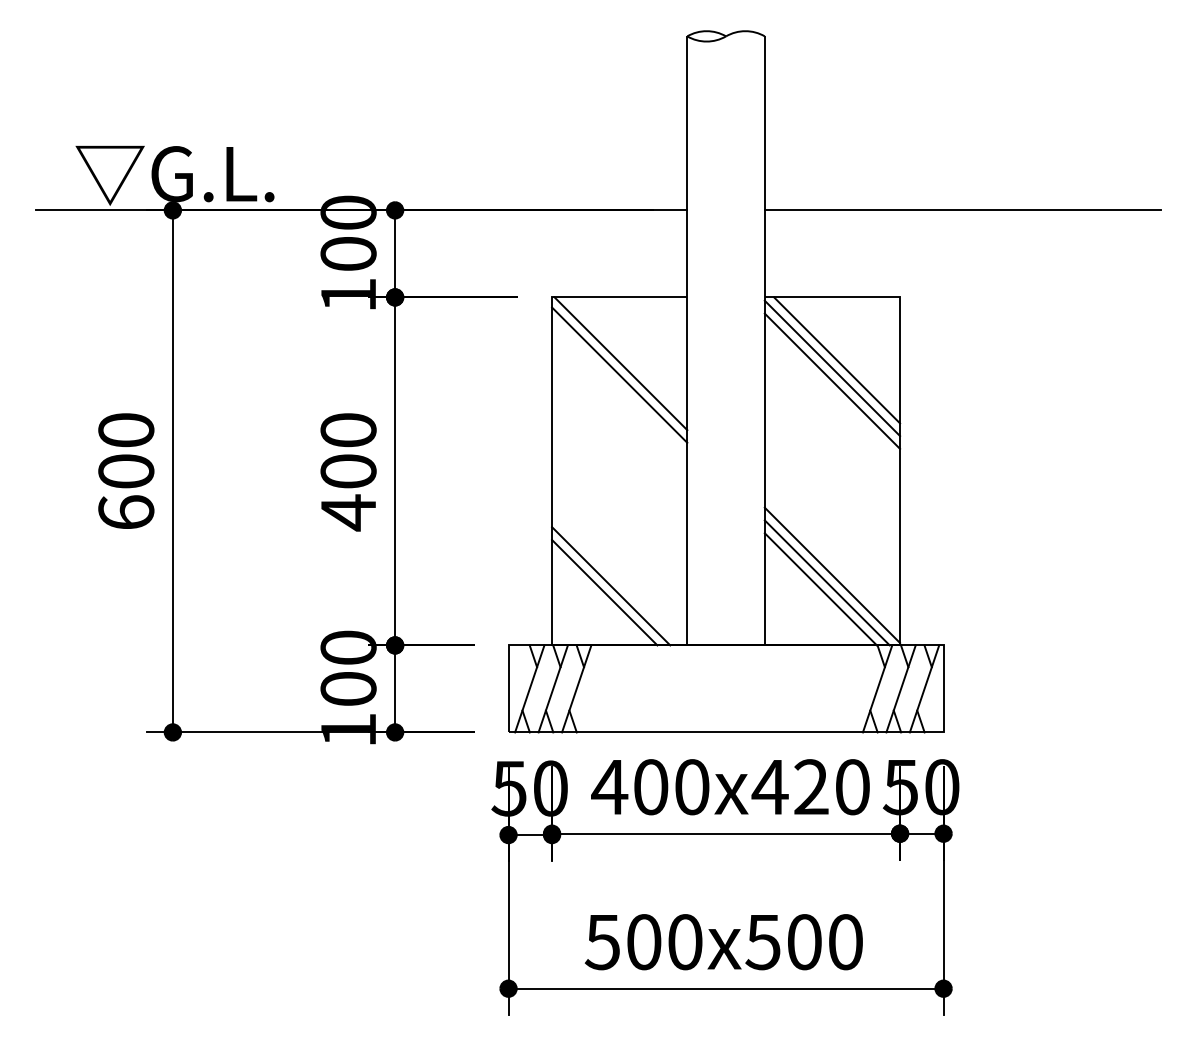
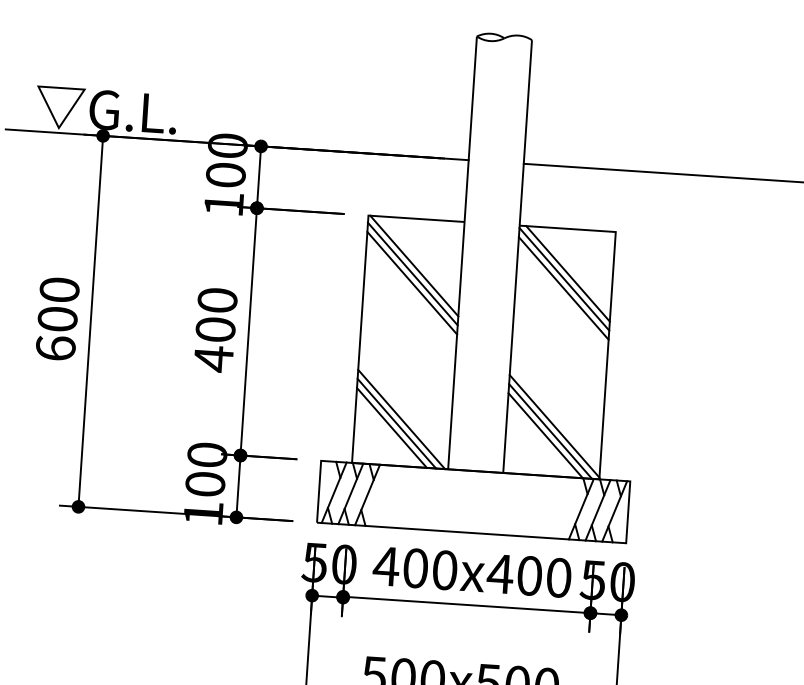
line: (619, 387) -> (412, 282), added
line: (617, 579) -> (401, 419), added
text: (811, 787) -> (529, 576), 400x420 -> 400x400

